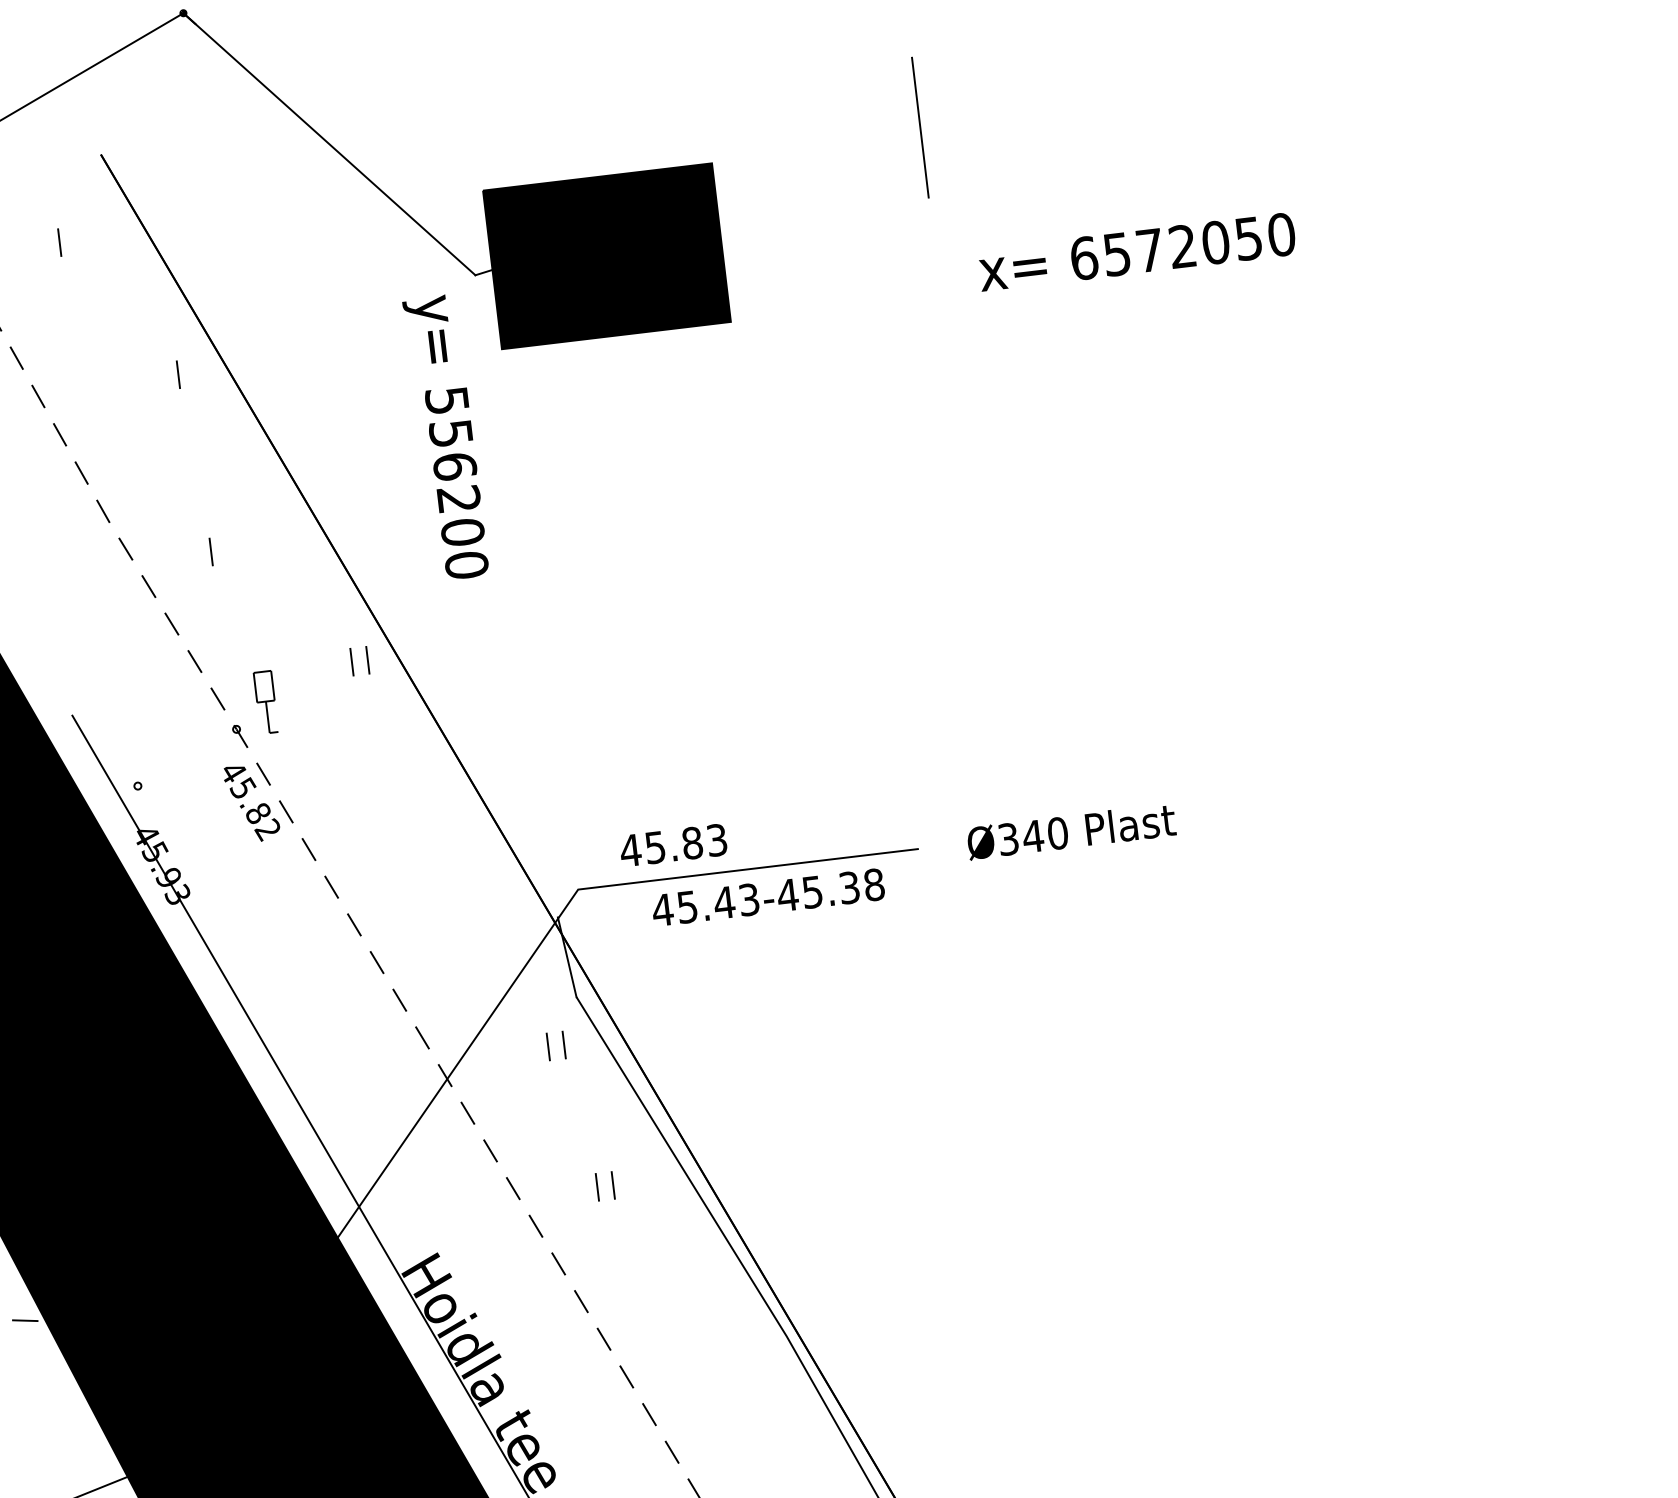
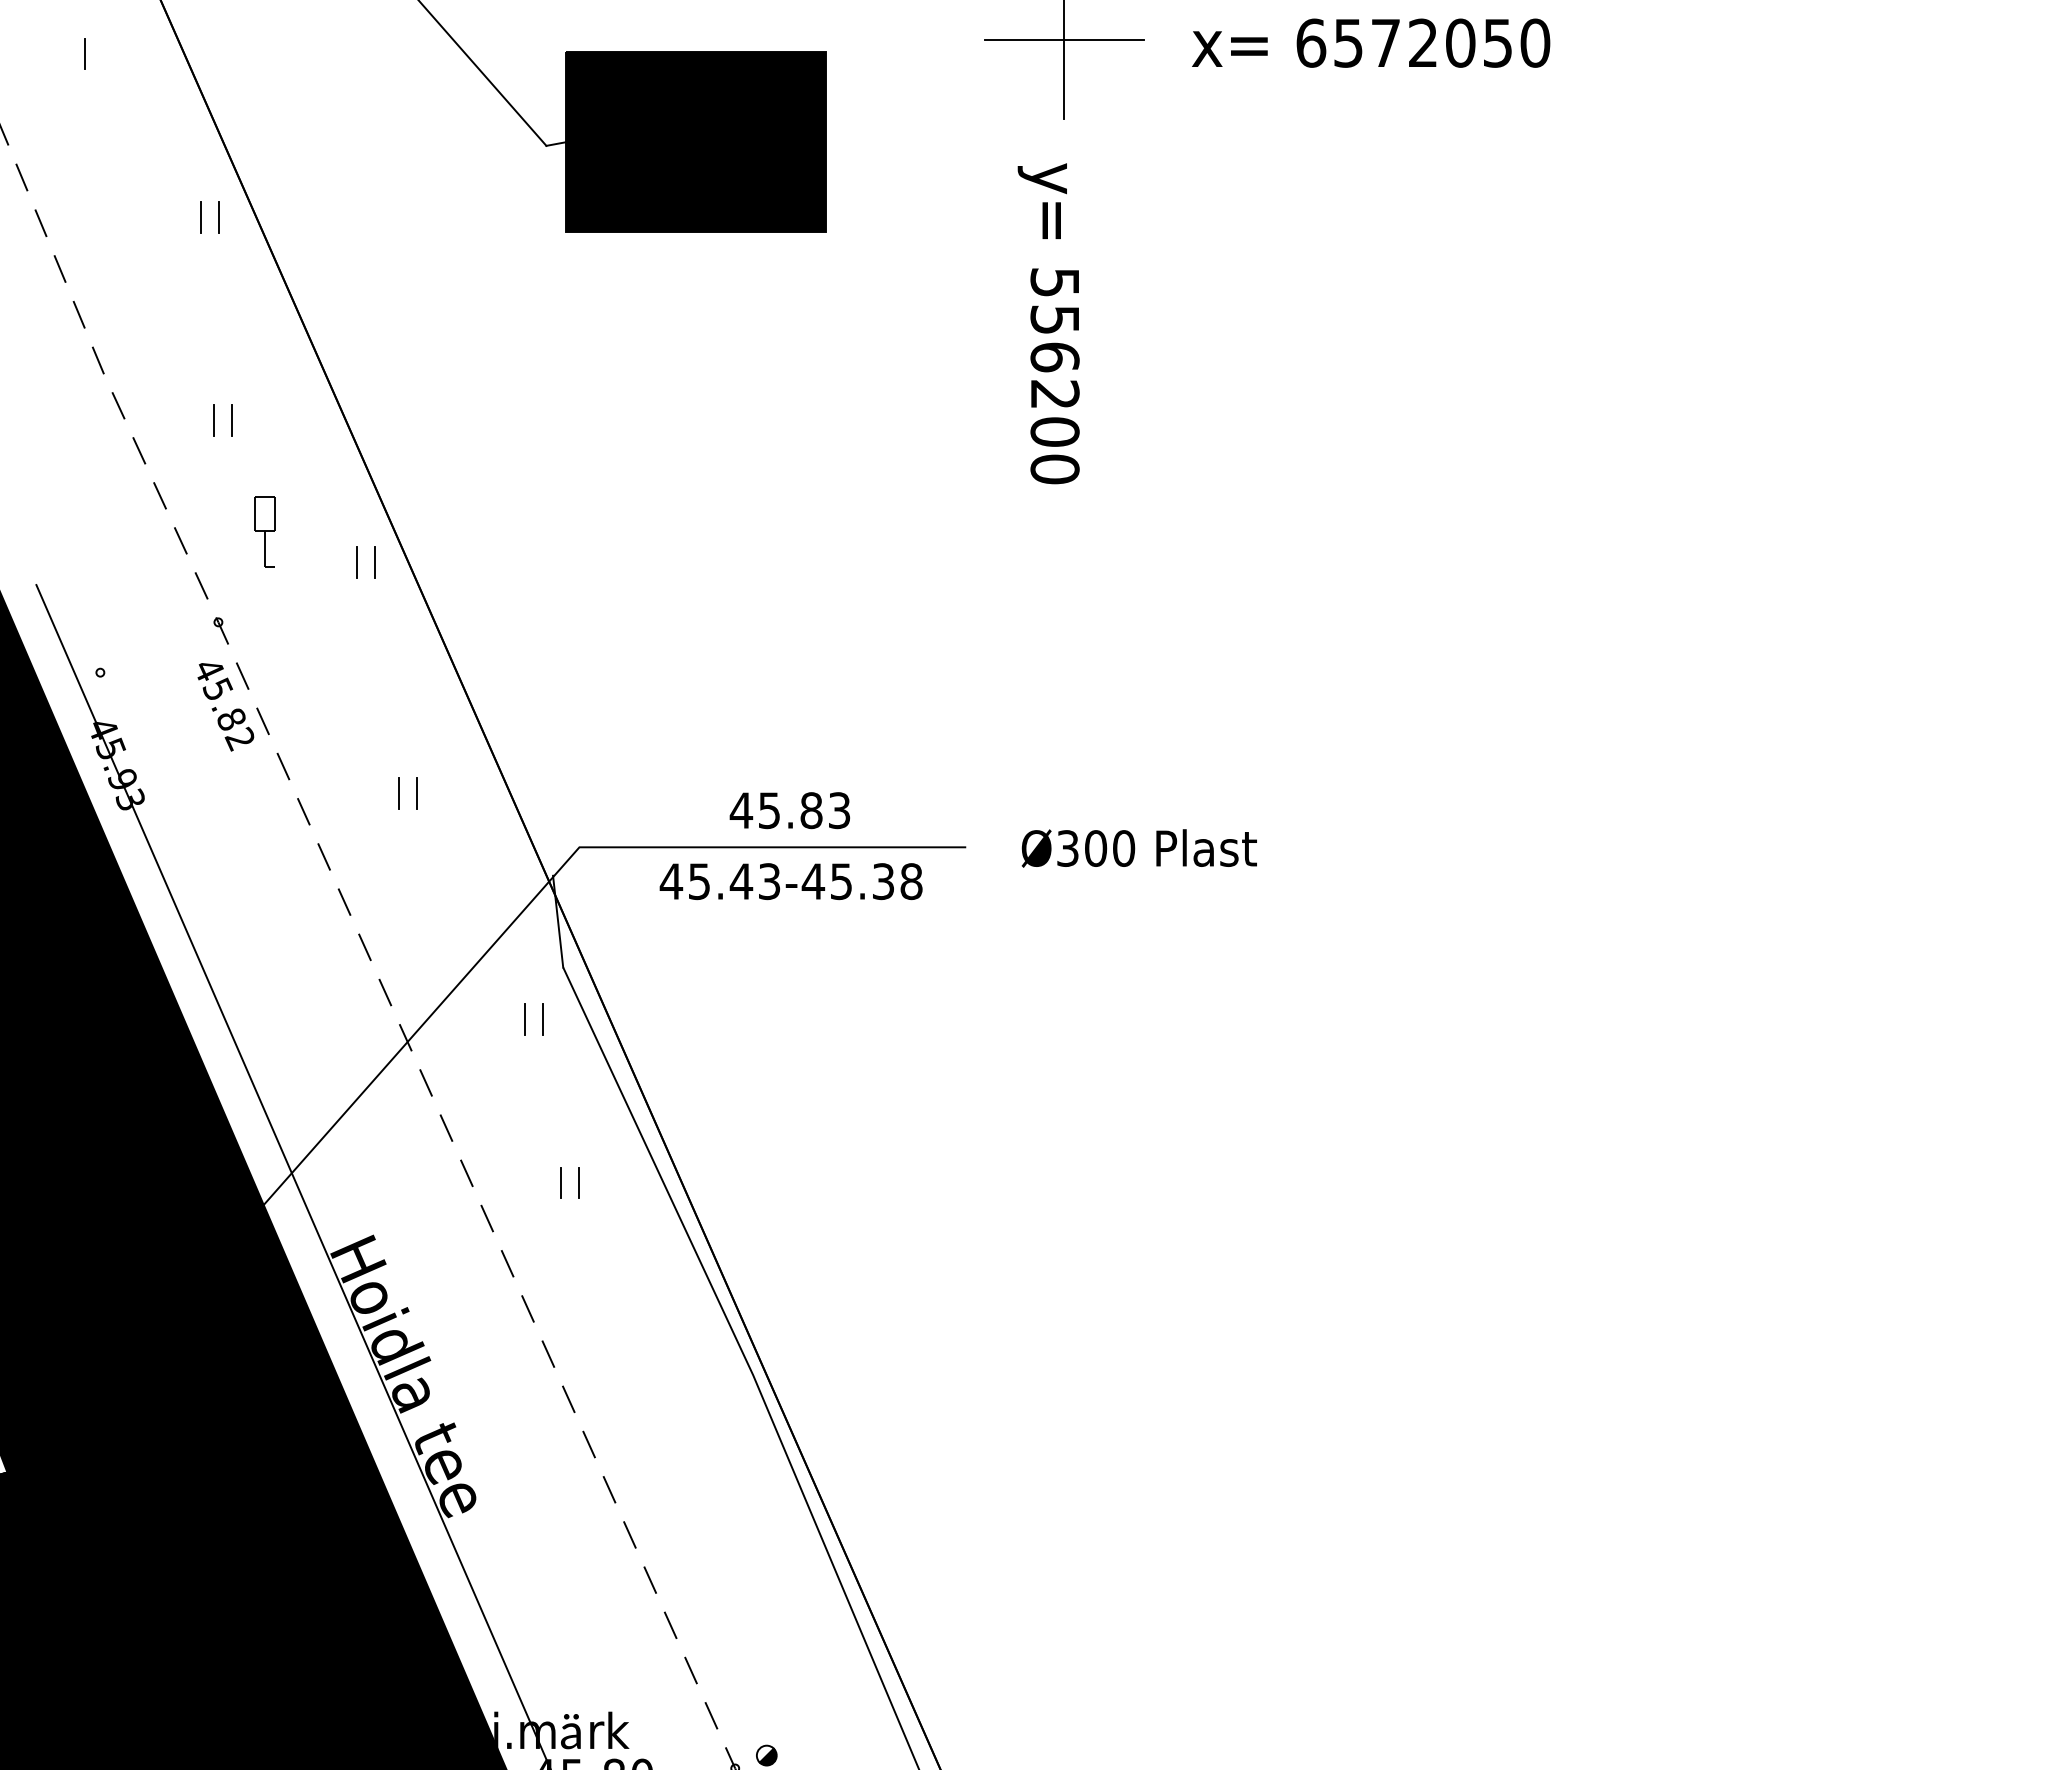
line: (919, 128) -> (1063, 40), added
text: (1137, 251) -> (1371, 42), moved
line: (194, 372) -> (218, 217), added
text: (445, 437) -> (1048, 323), moved
line: (226, 550) -> (231, 420), added
part: (265, 701) -> (264, 531), moved
text: (1032, 836) -> (1095, 848), Ø340 -> Ø300
text: (673, 845) -> (789, 810), moved
line: (429, 859) -> (417, 793), added
line: (413, 861) -> (398, 793), added

